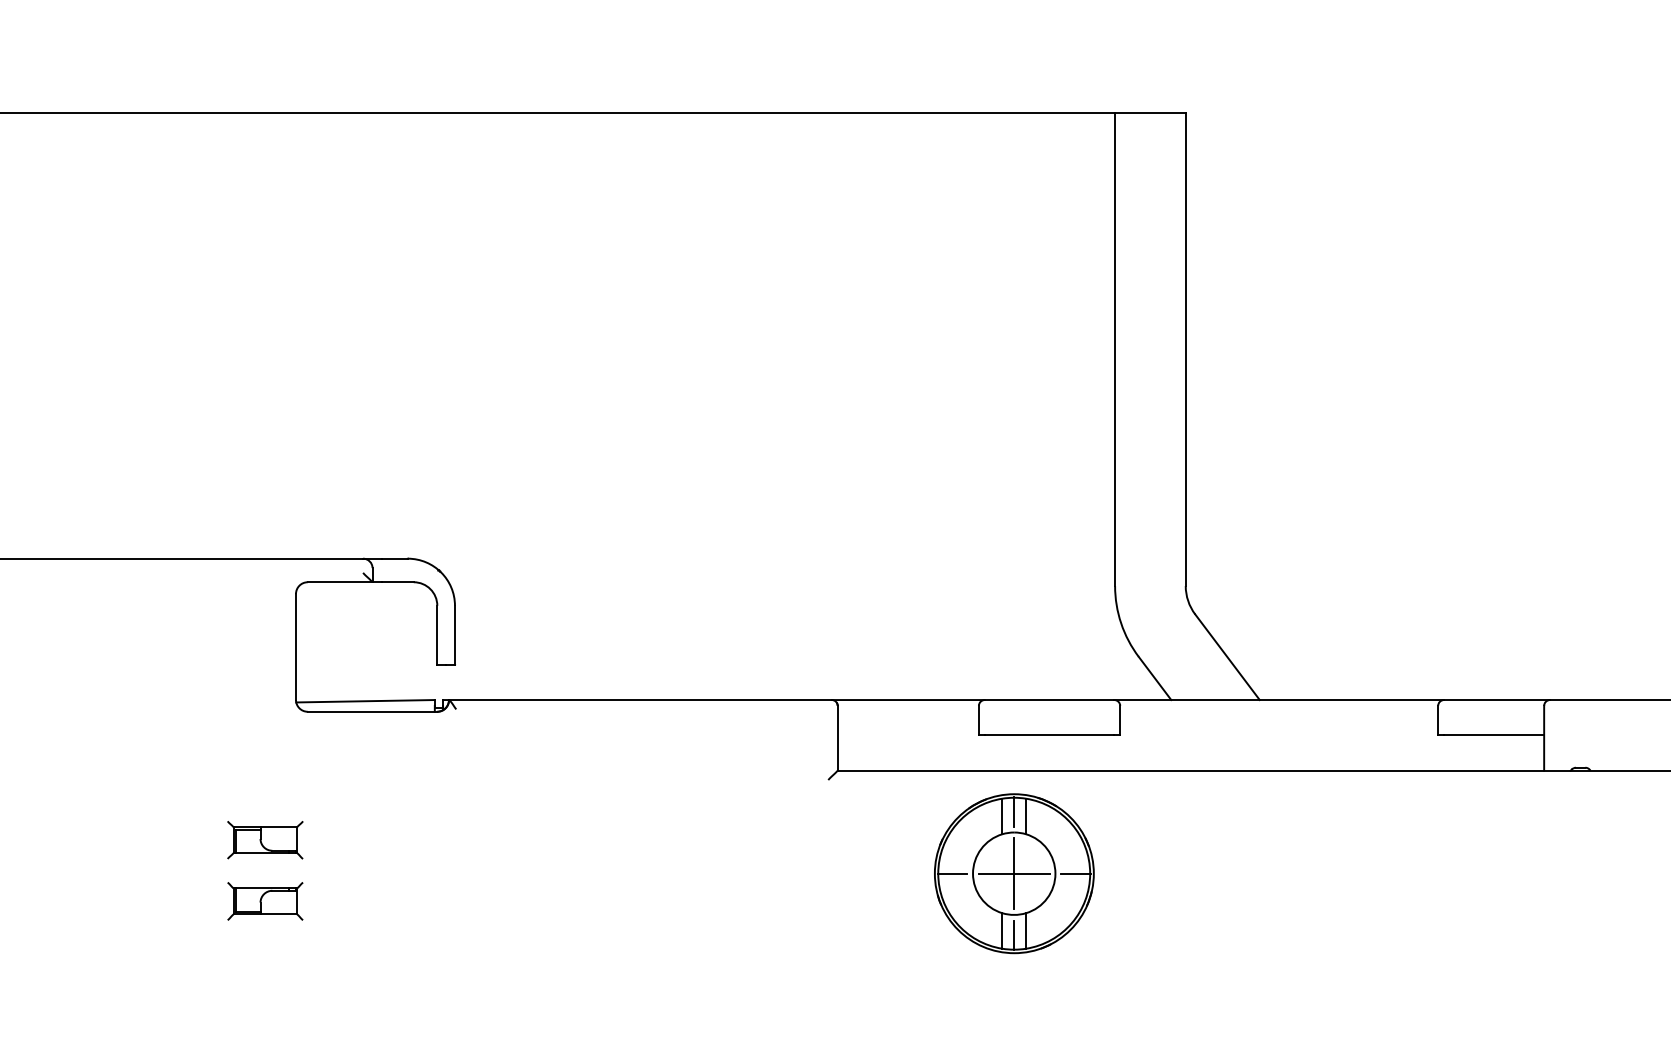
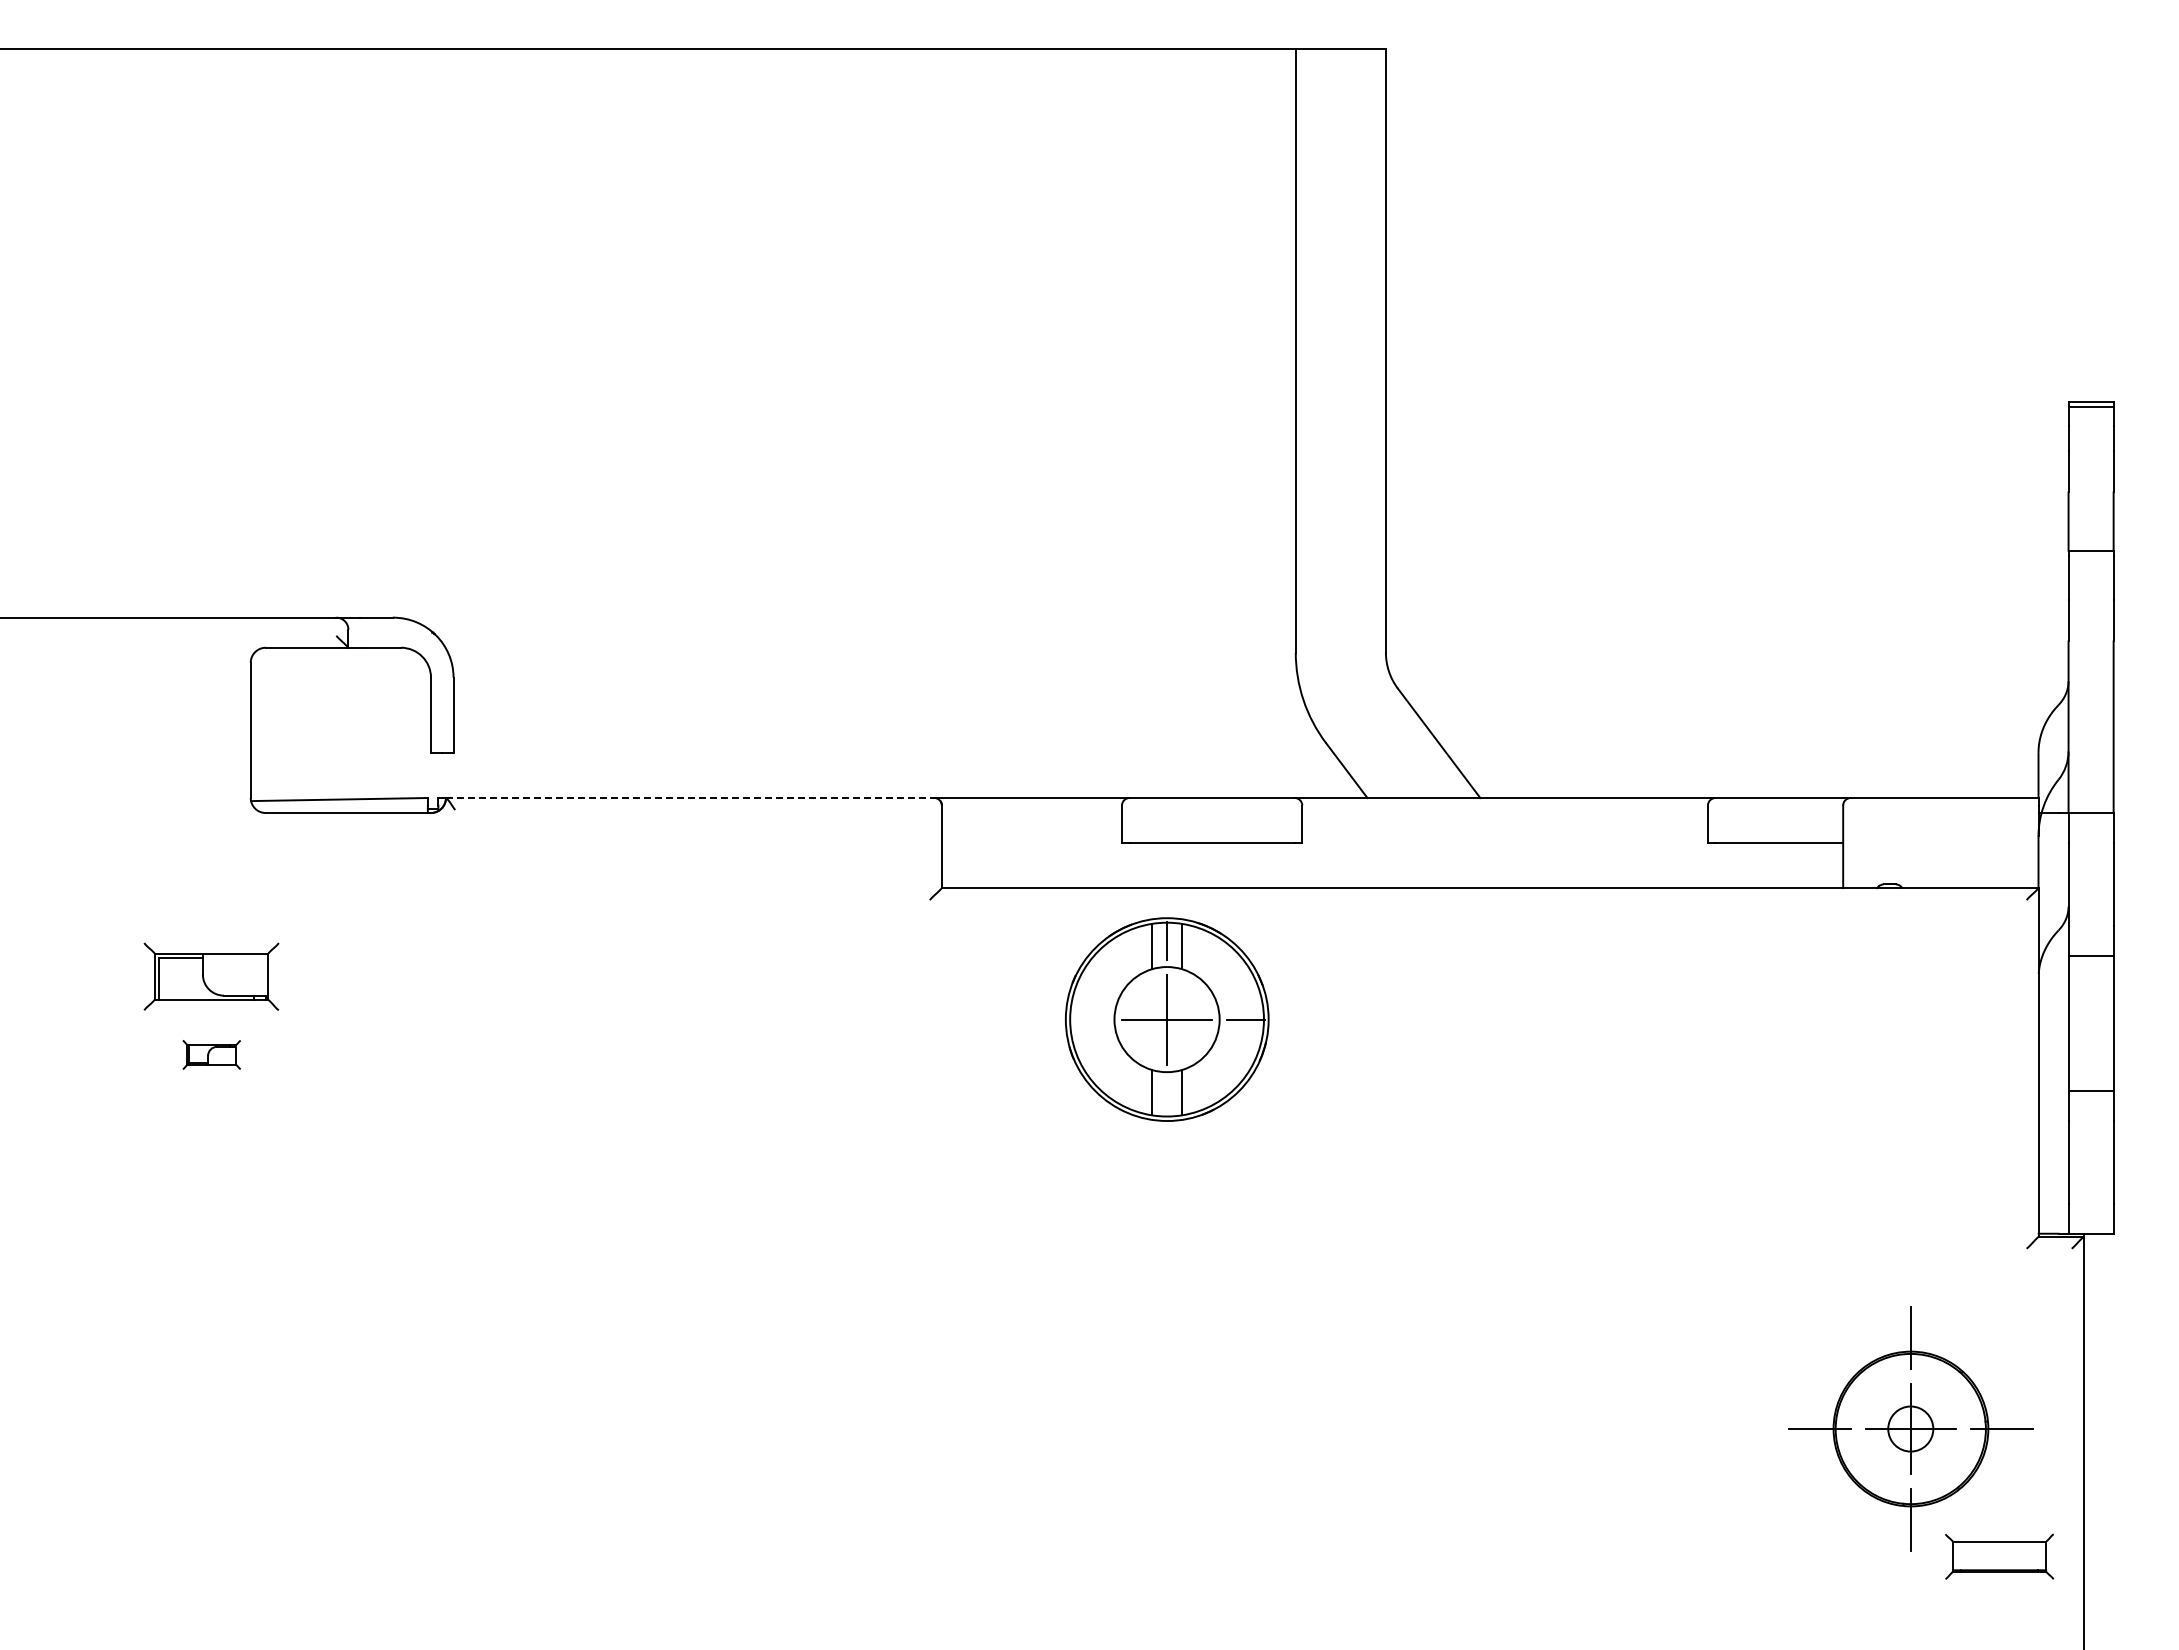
line: (640, 699) -> (690, 797), solid -> dashed
part: (265, 839) -> (211, 976), size x1.4
line: (951, 873) -> (1087, 1019), removed
part: (265, 901) -> (211, 1054), size x0.6
line: (1014, 935) -> (1167, 1098), removed

